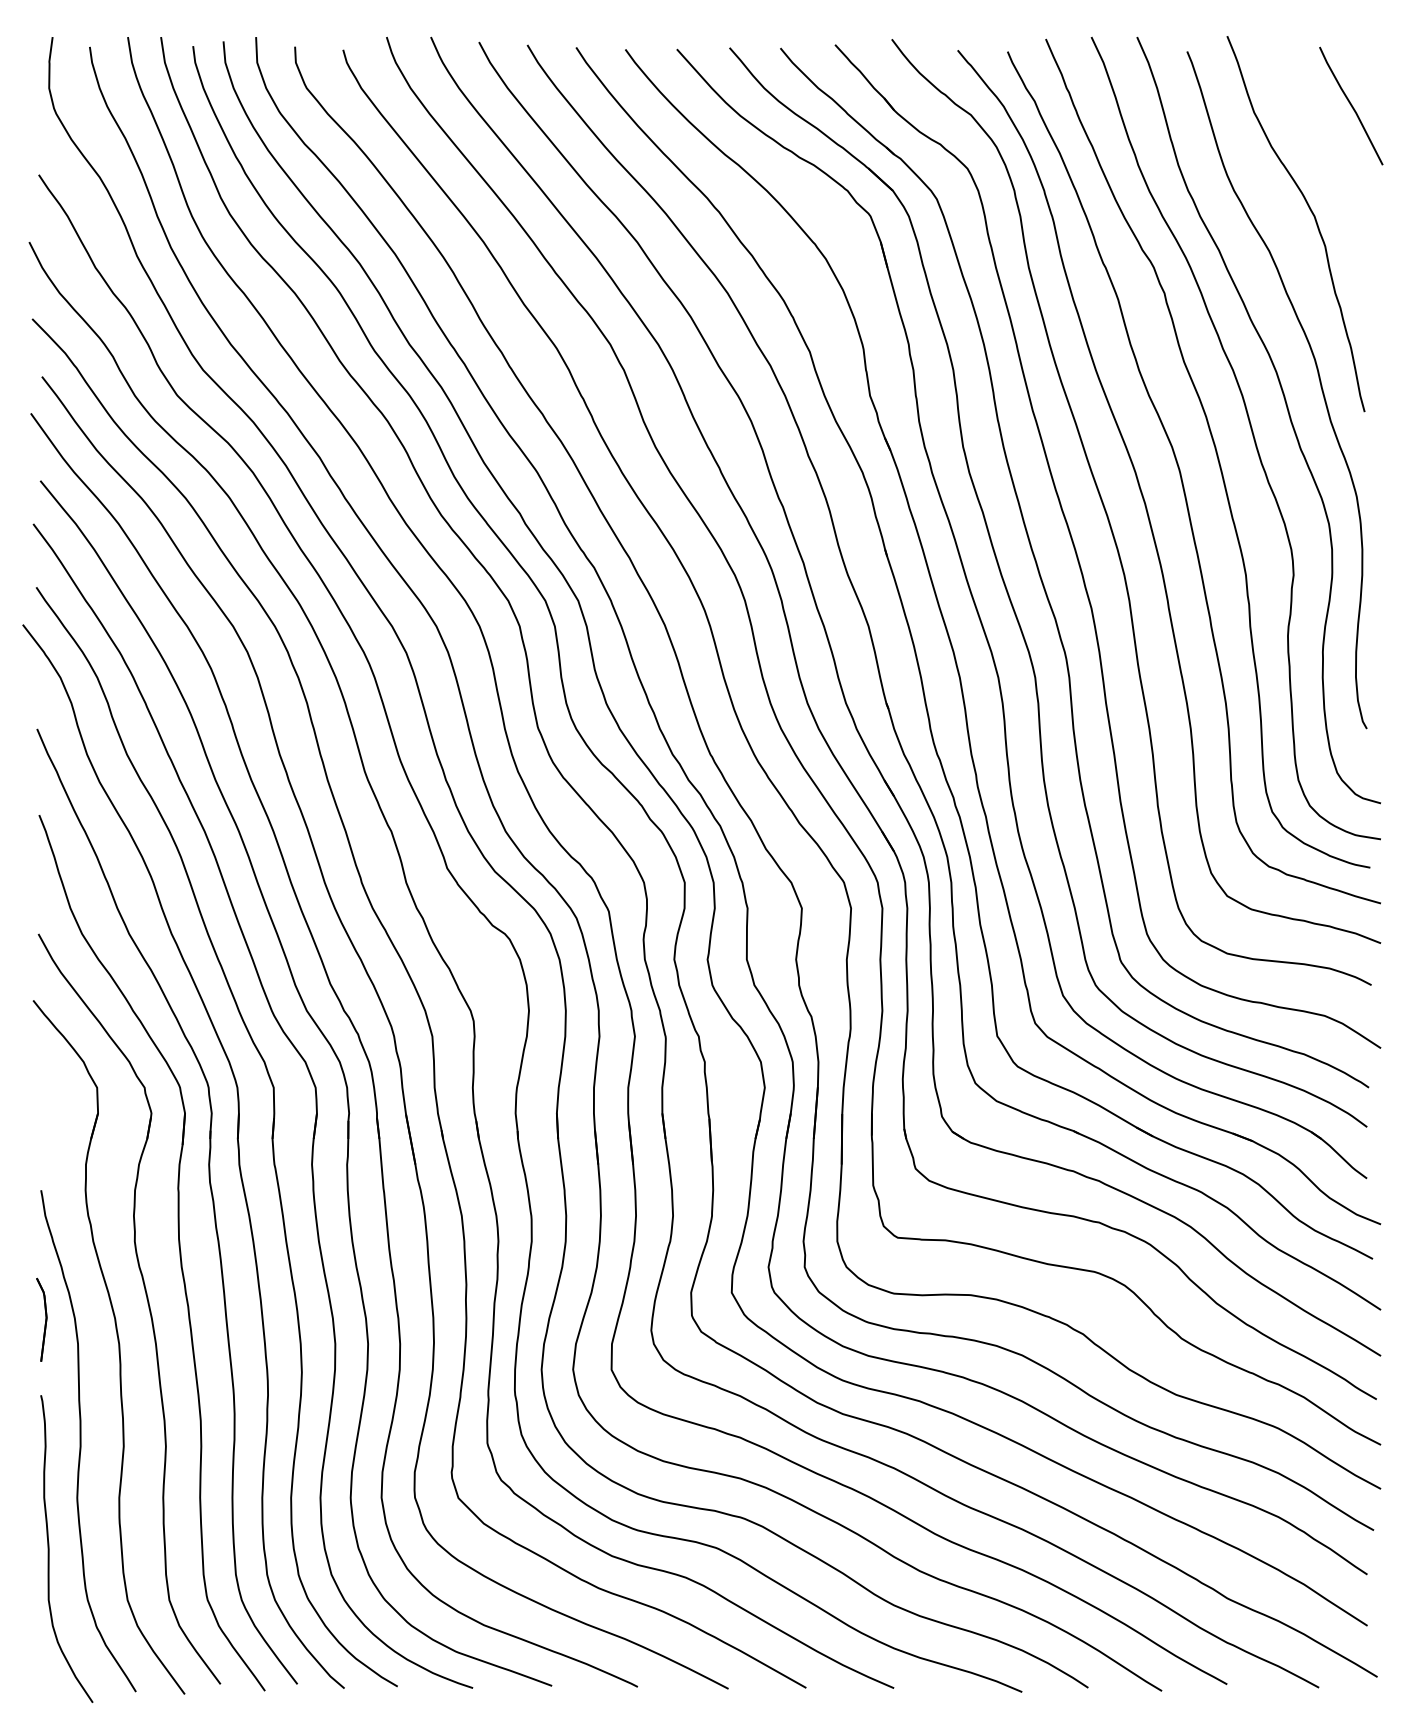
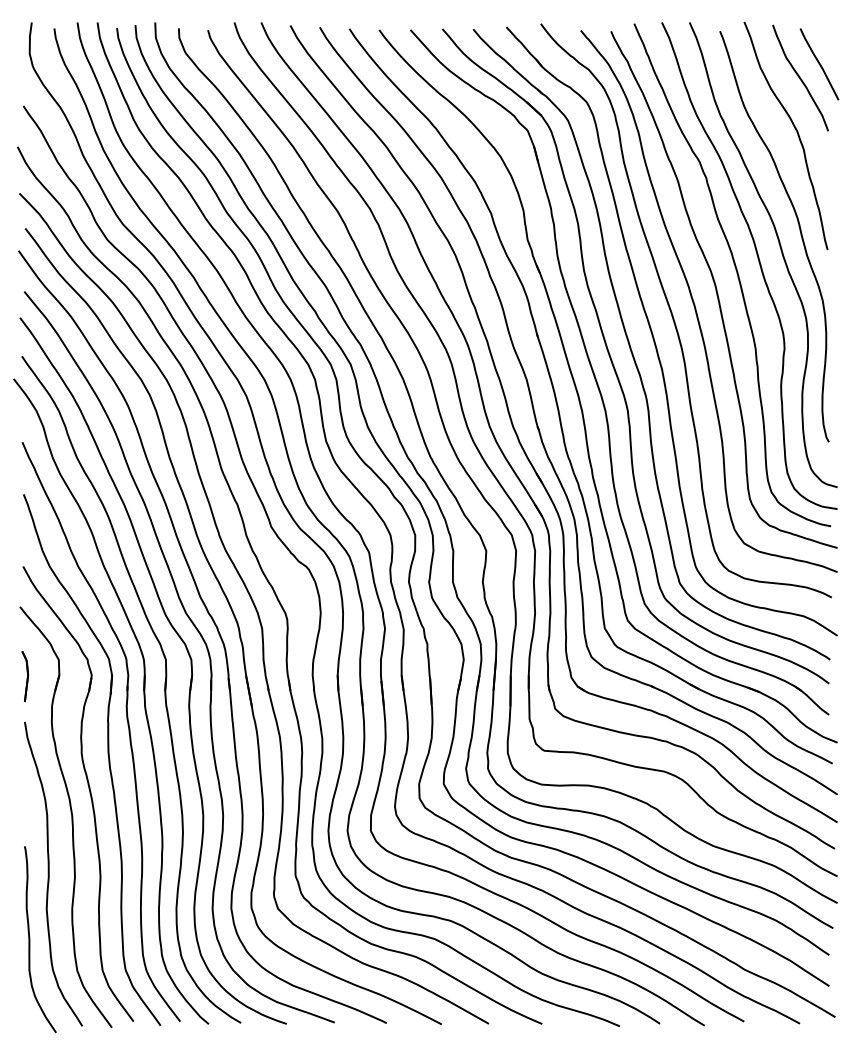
curve: (1319, 127) -> (800, 77), added
part: (42, 1319) -> (25, 676), moved

